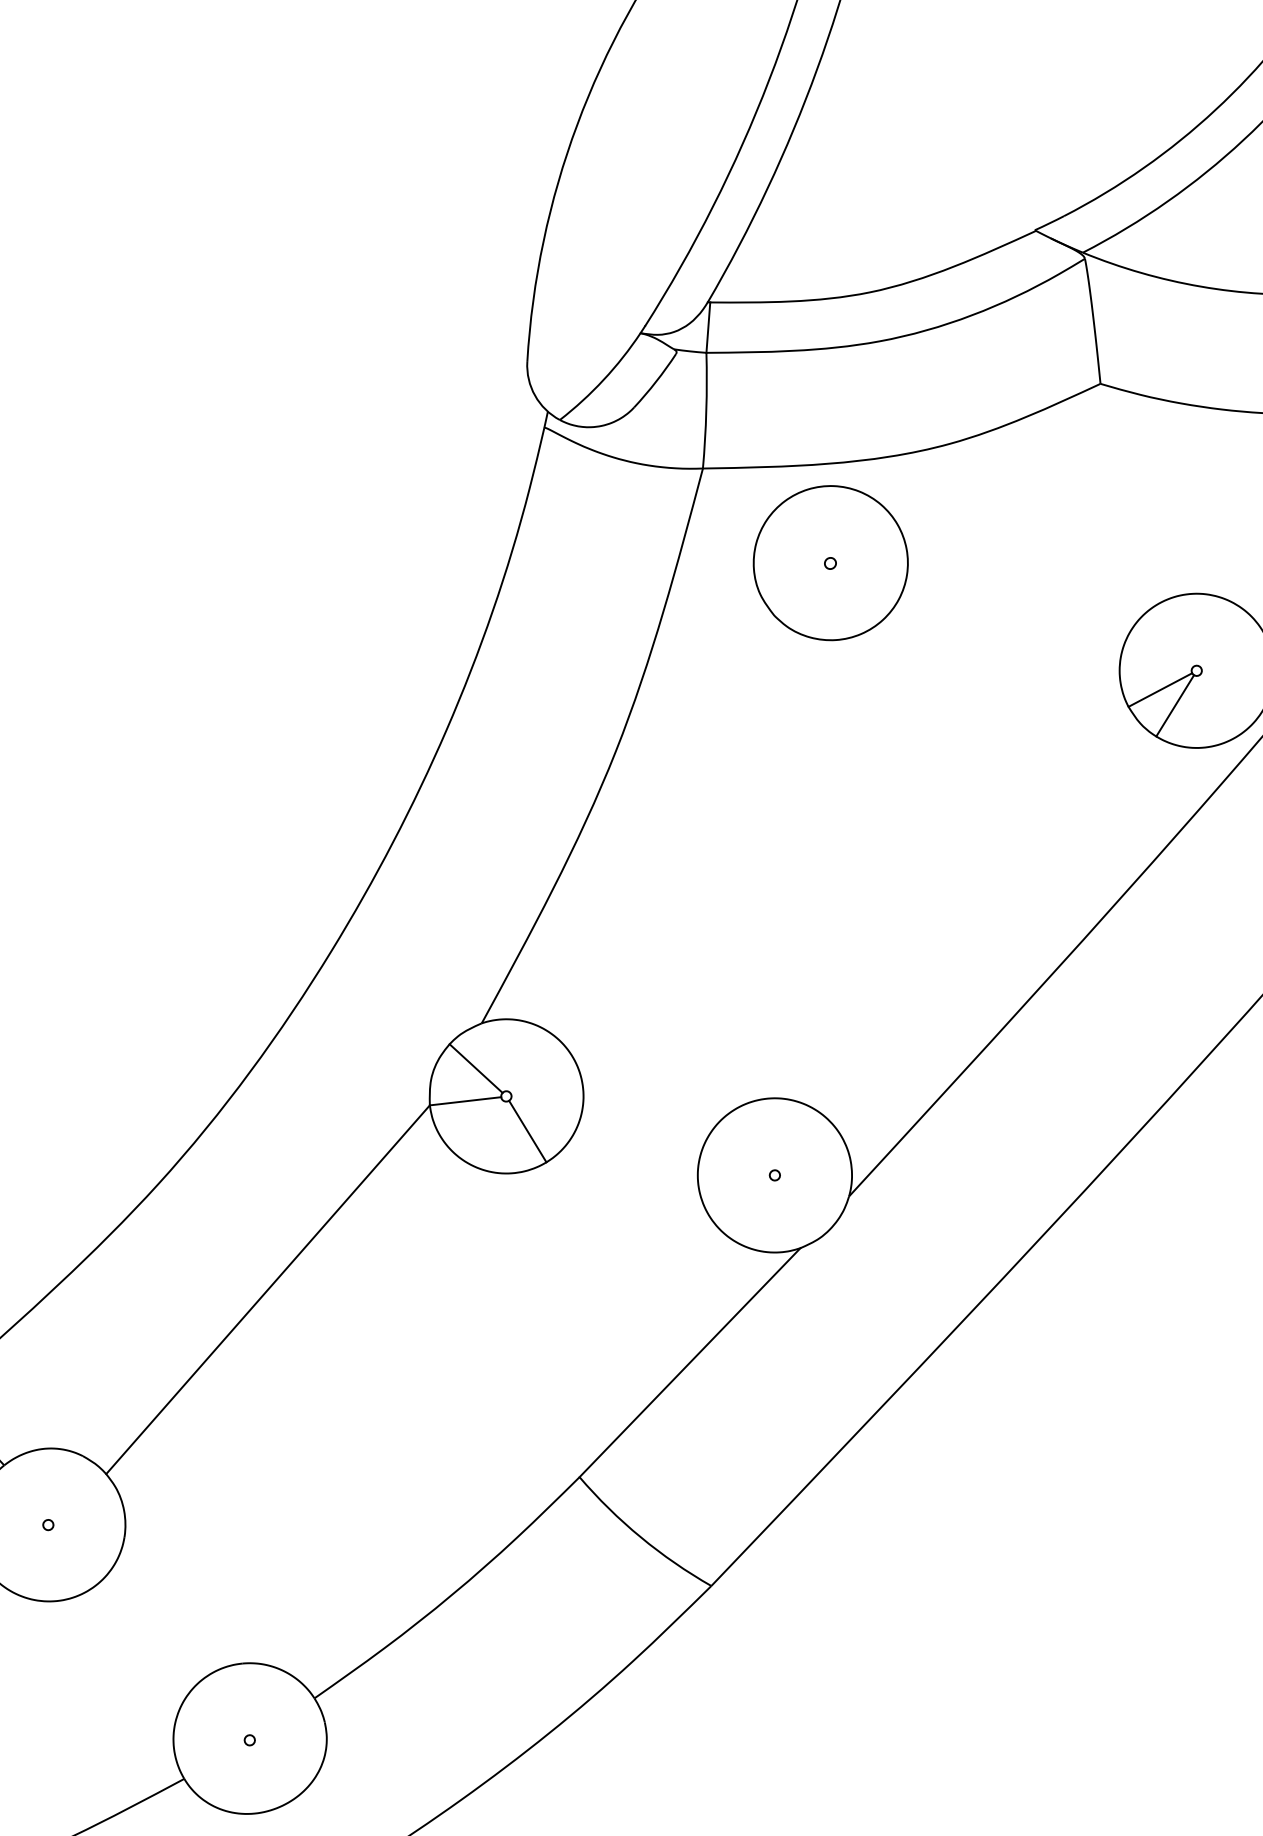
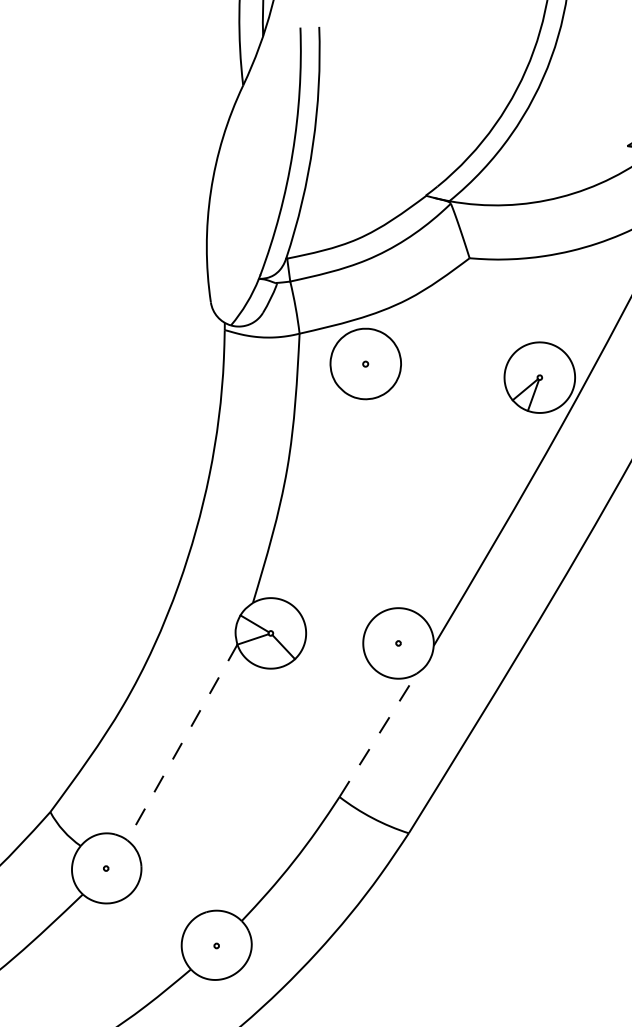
line: (268, 1289) -> (182, 742), solid -> dashed
line: (690, 1363) -> (378, 735), solid -> dashed

